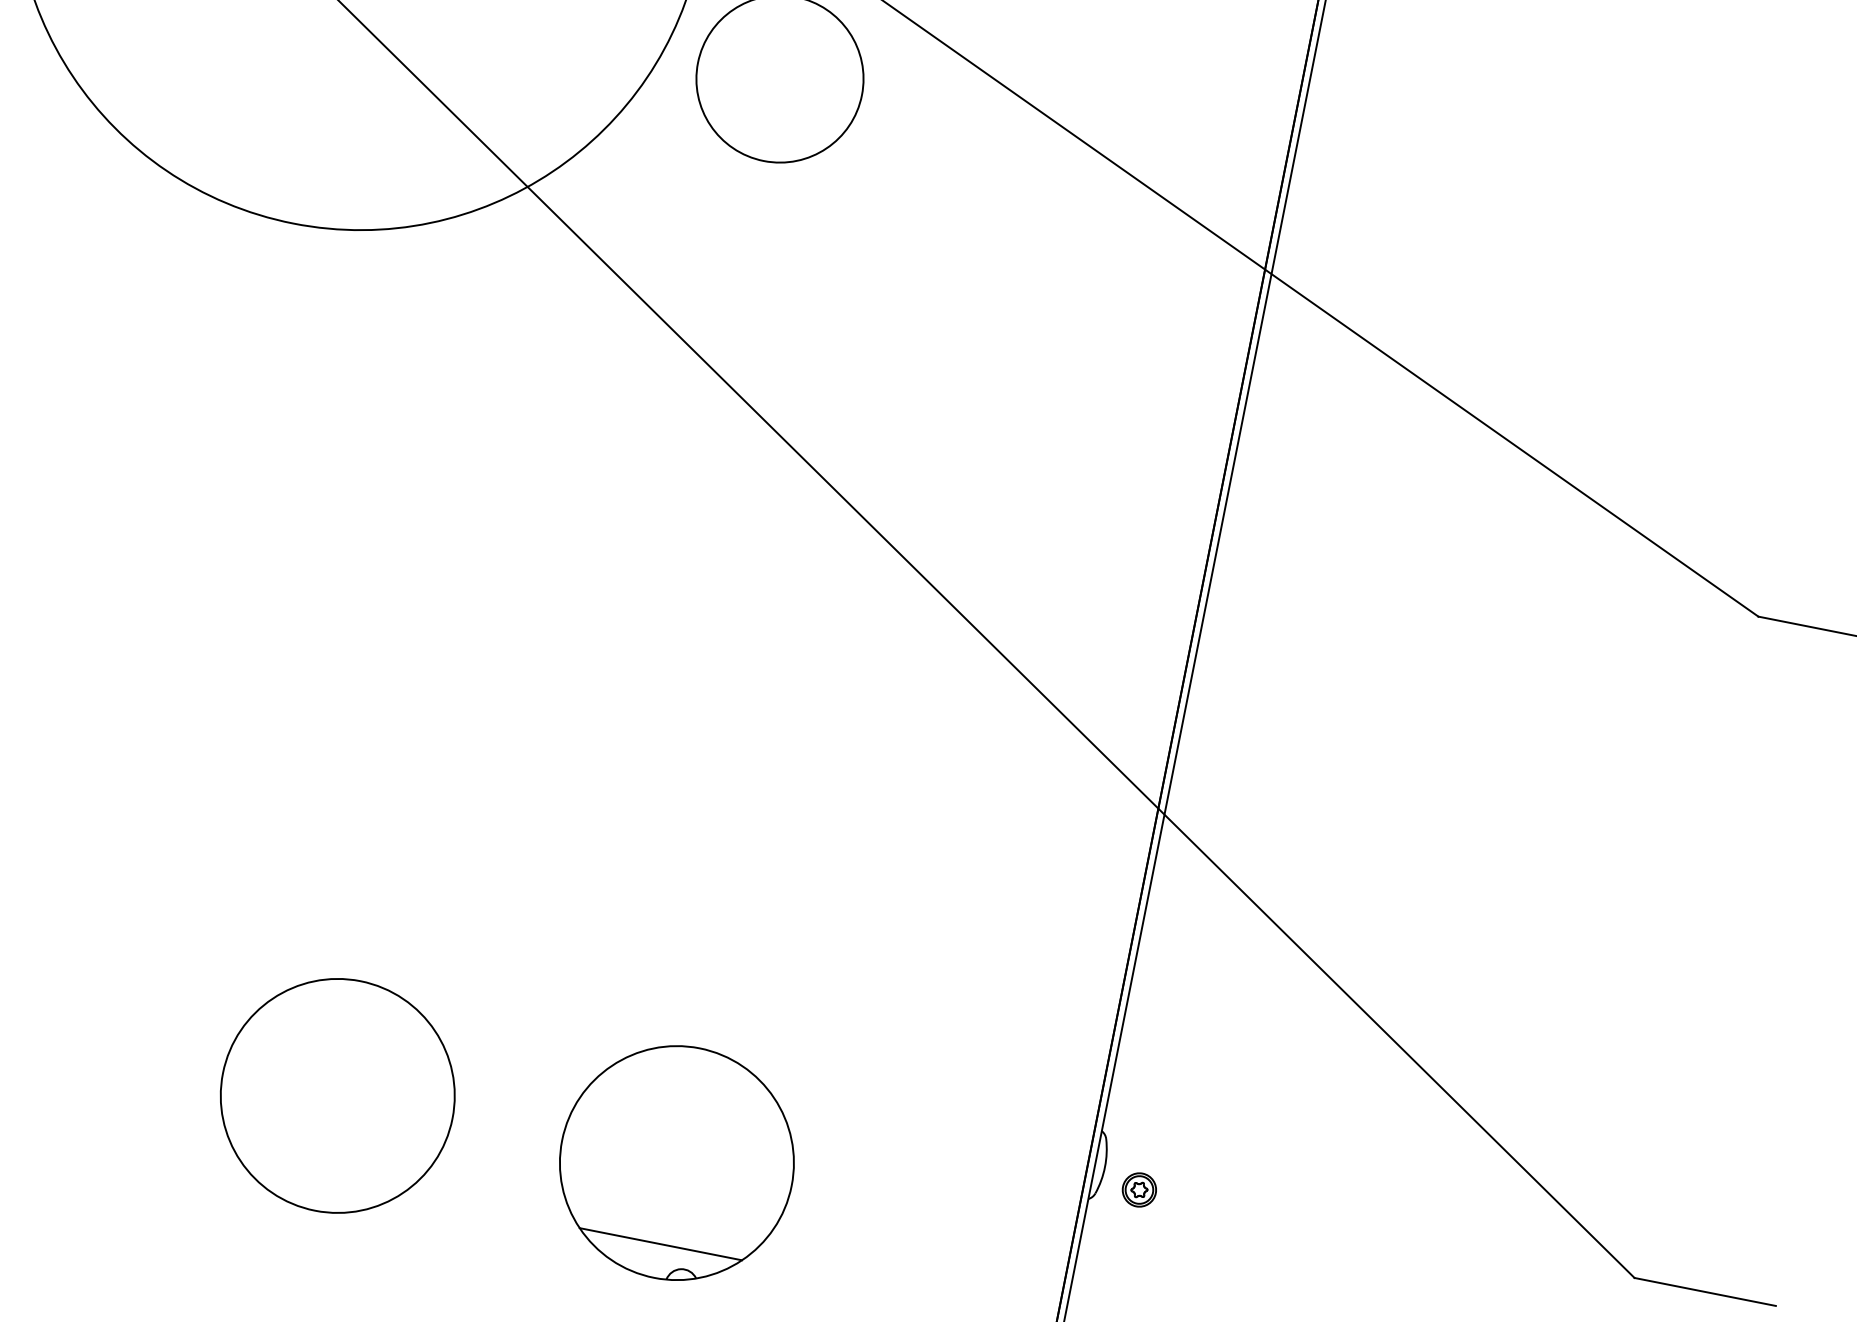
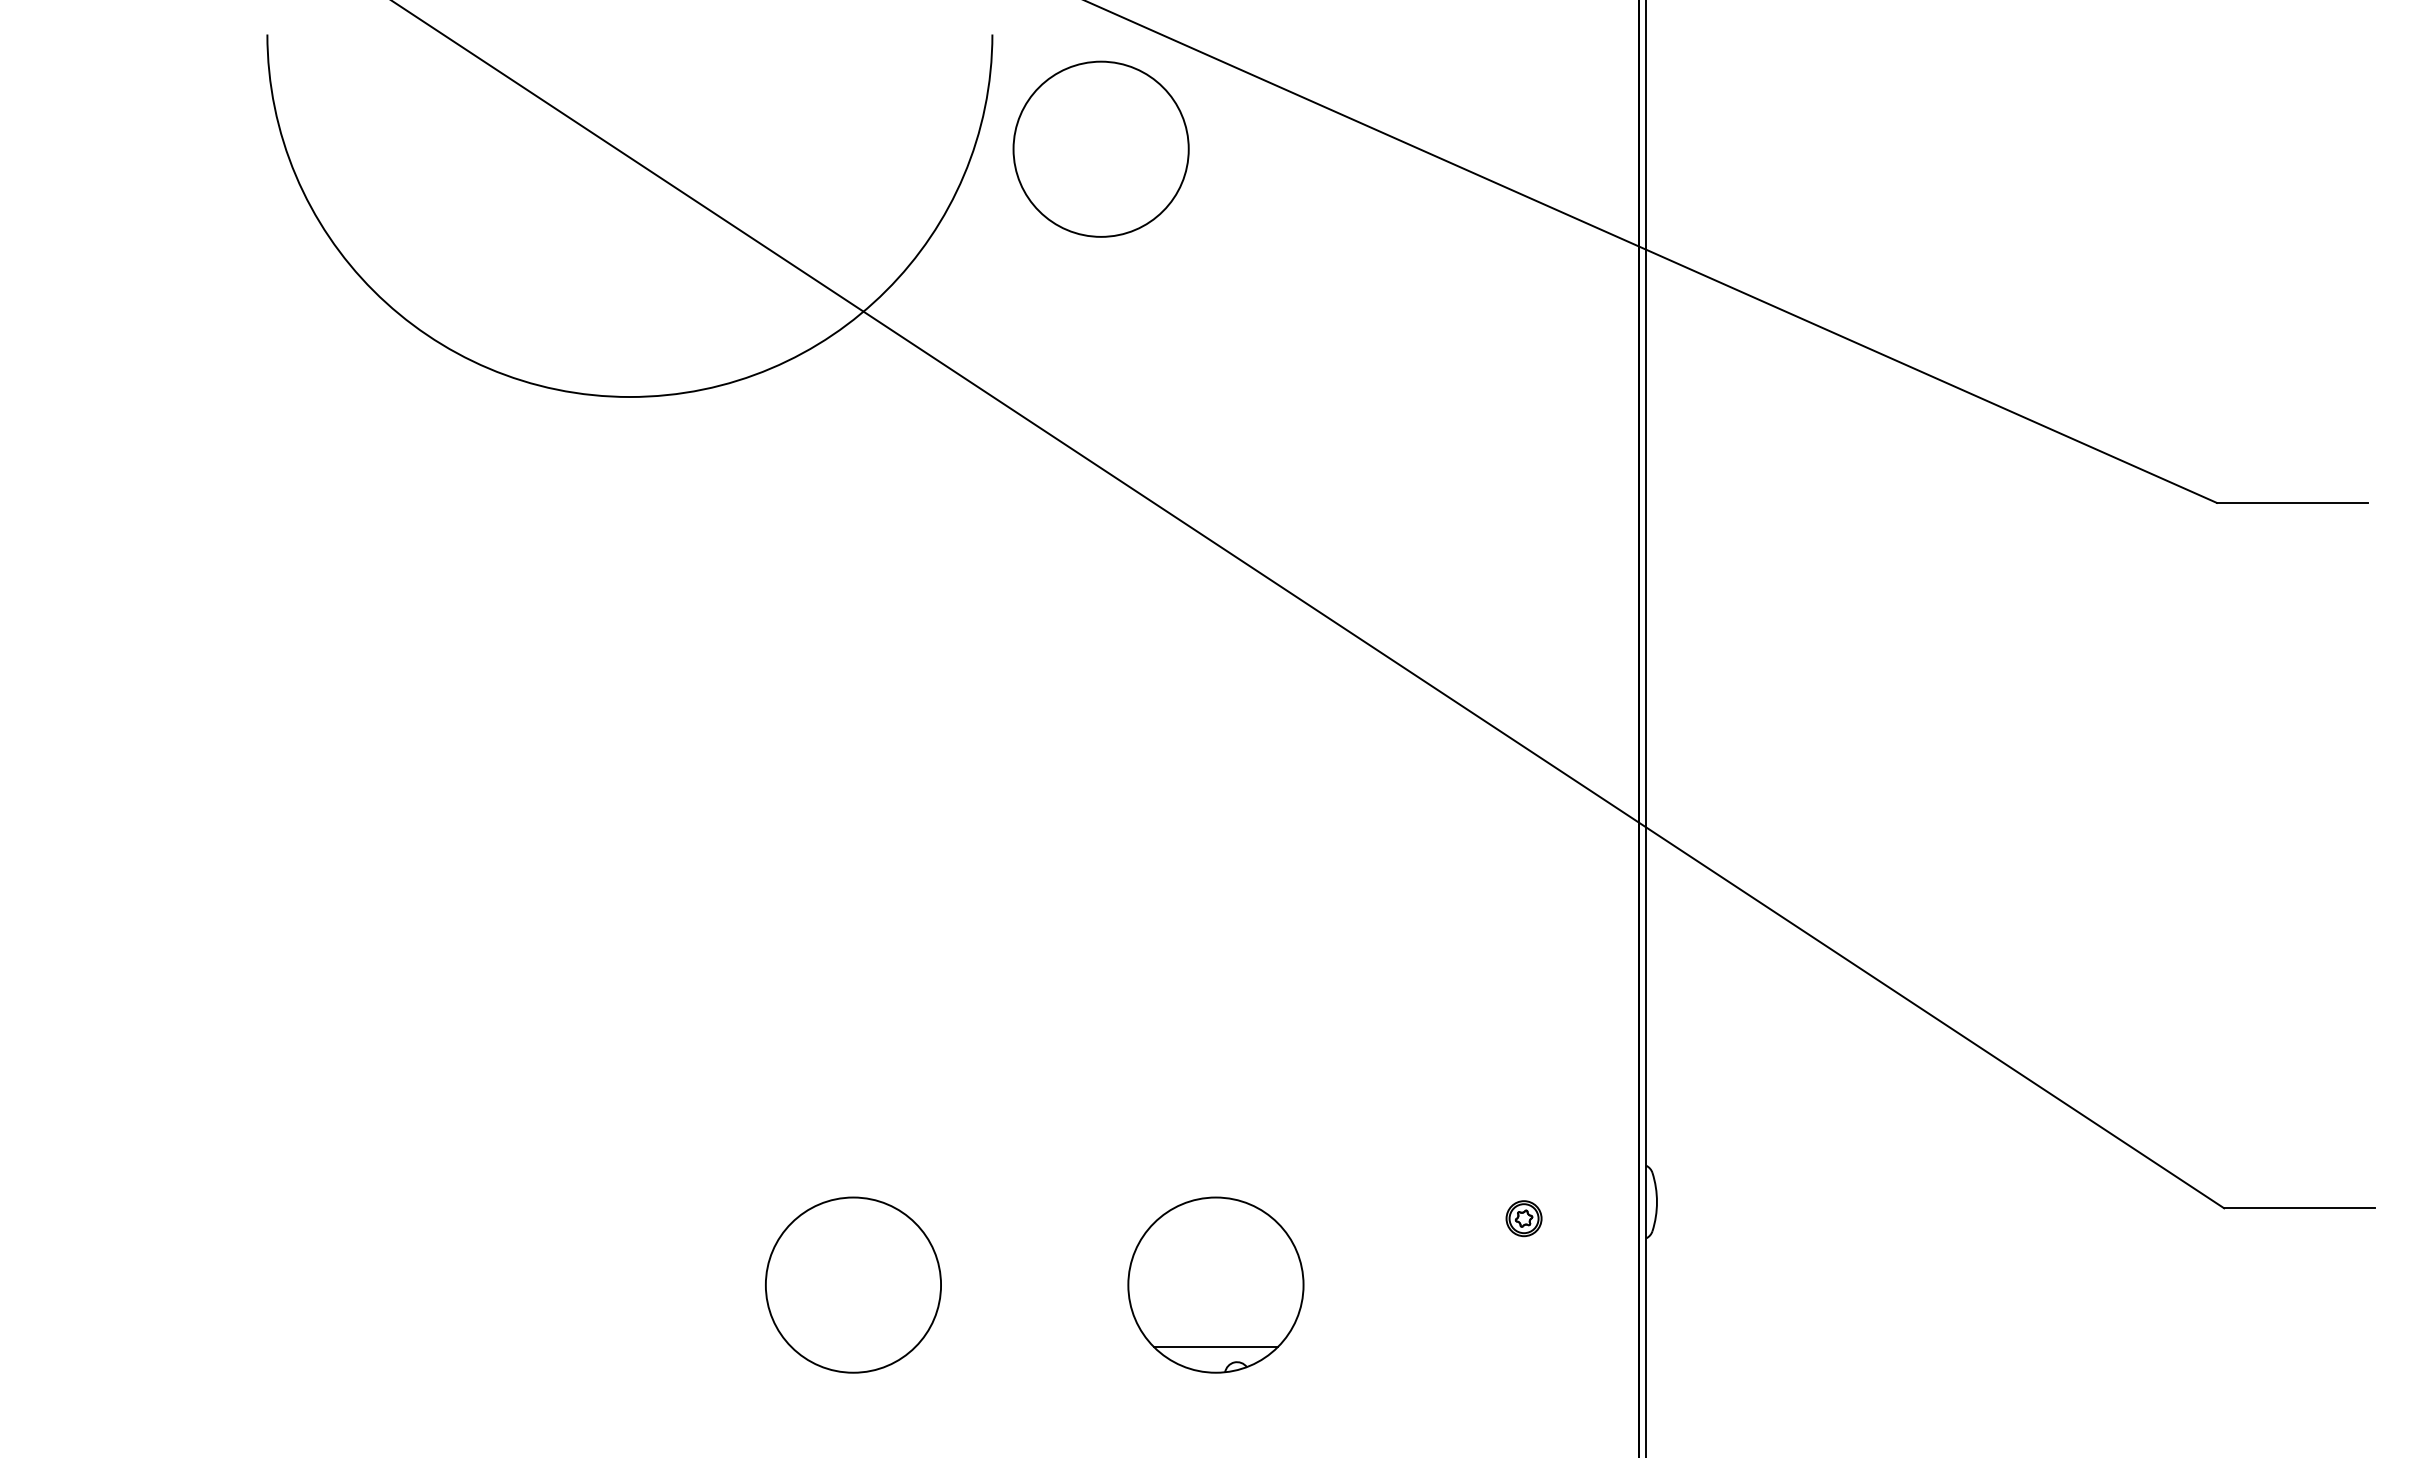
circle: (337, 1095) -> (853, 1284), size x0.71
part: (676, 1162) -> (1215, 1284), size x0.71
part: (1138, 1189) -> (1523, 1218), moved

